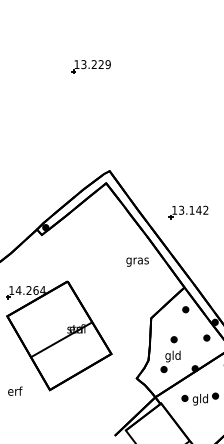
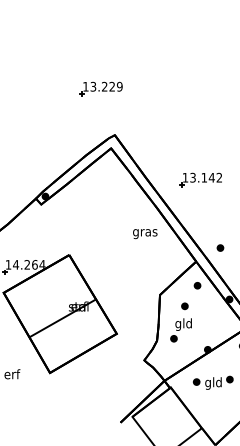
part: (90, 66) -> (100, 88), moved
part: (206, 337) -> (220, 247), moved
part: (170, 354) -> (180, 322), moved

